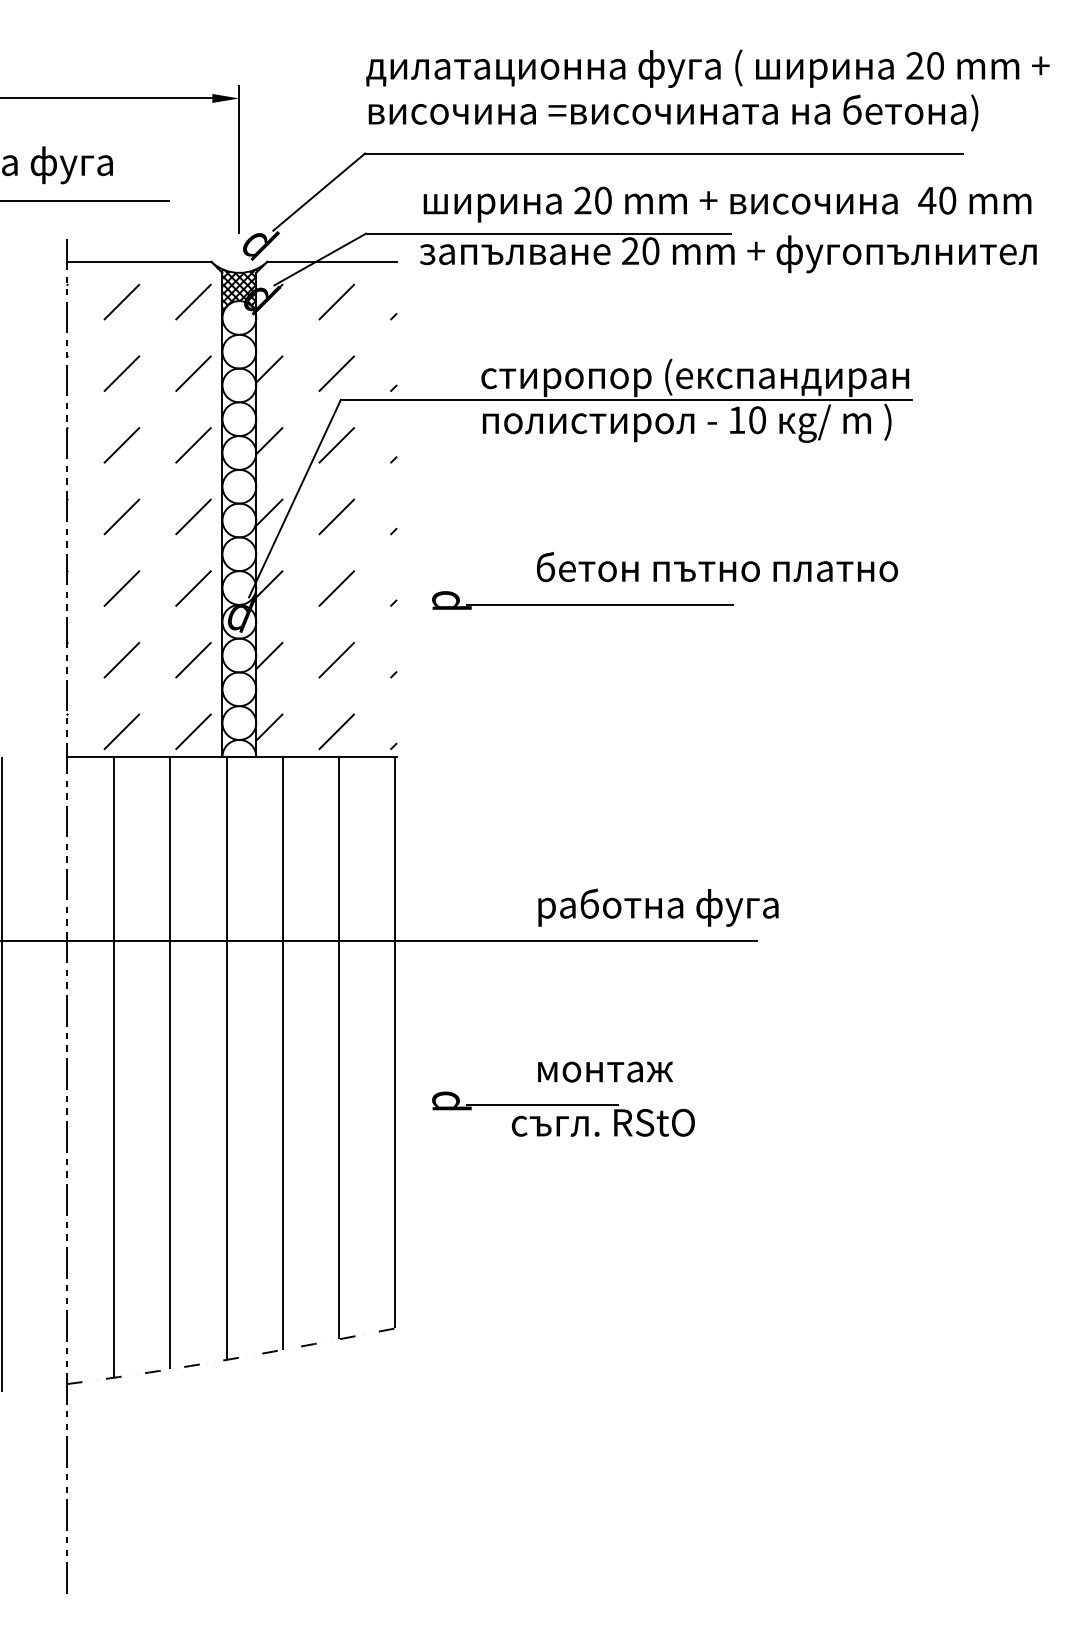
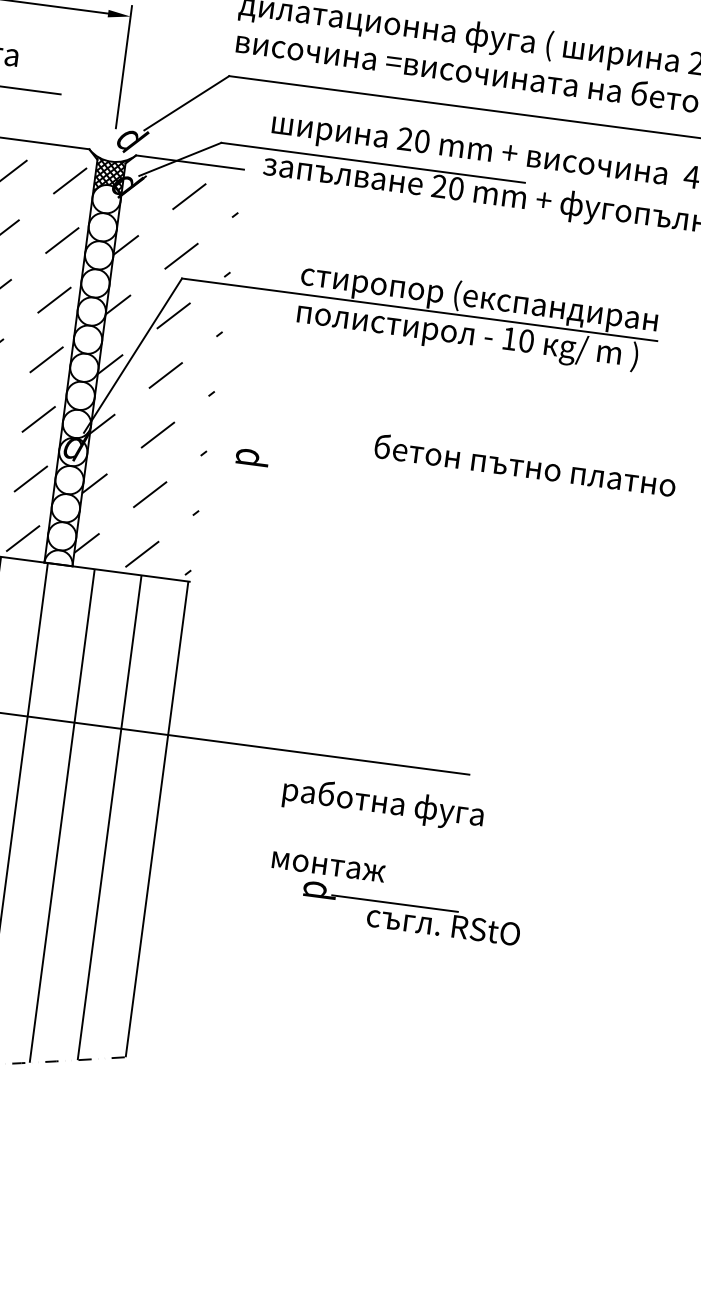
text: (717, 566) -> (525, 464), moved
line: (600, 604) -> (375, 477), removed
text: (658, 907) -> (383, 804), moved
part: (563, 1113) -> (411, 912), moved

